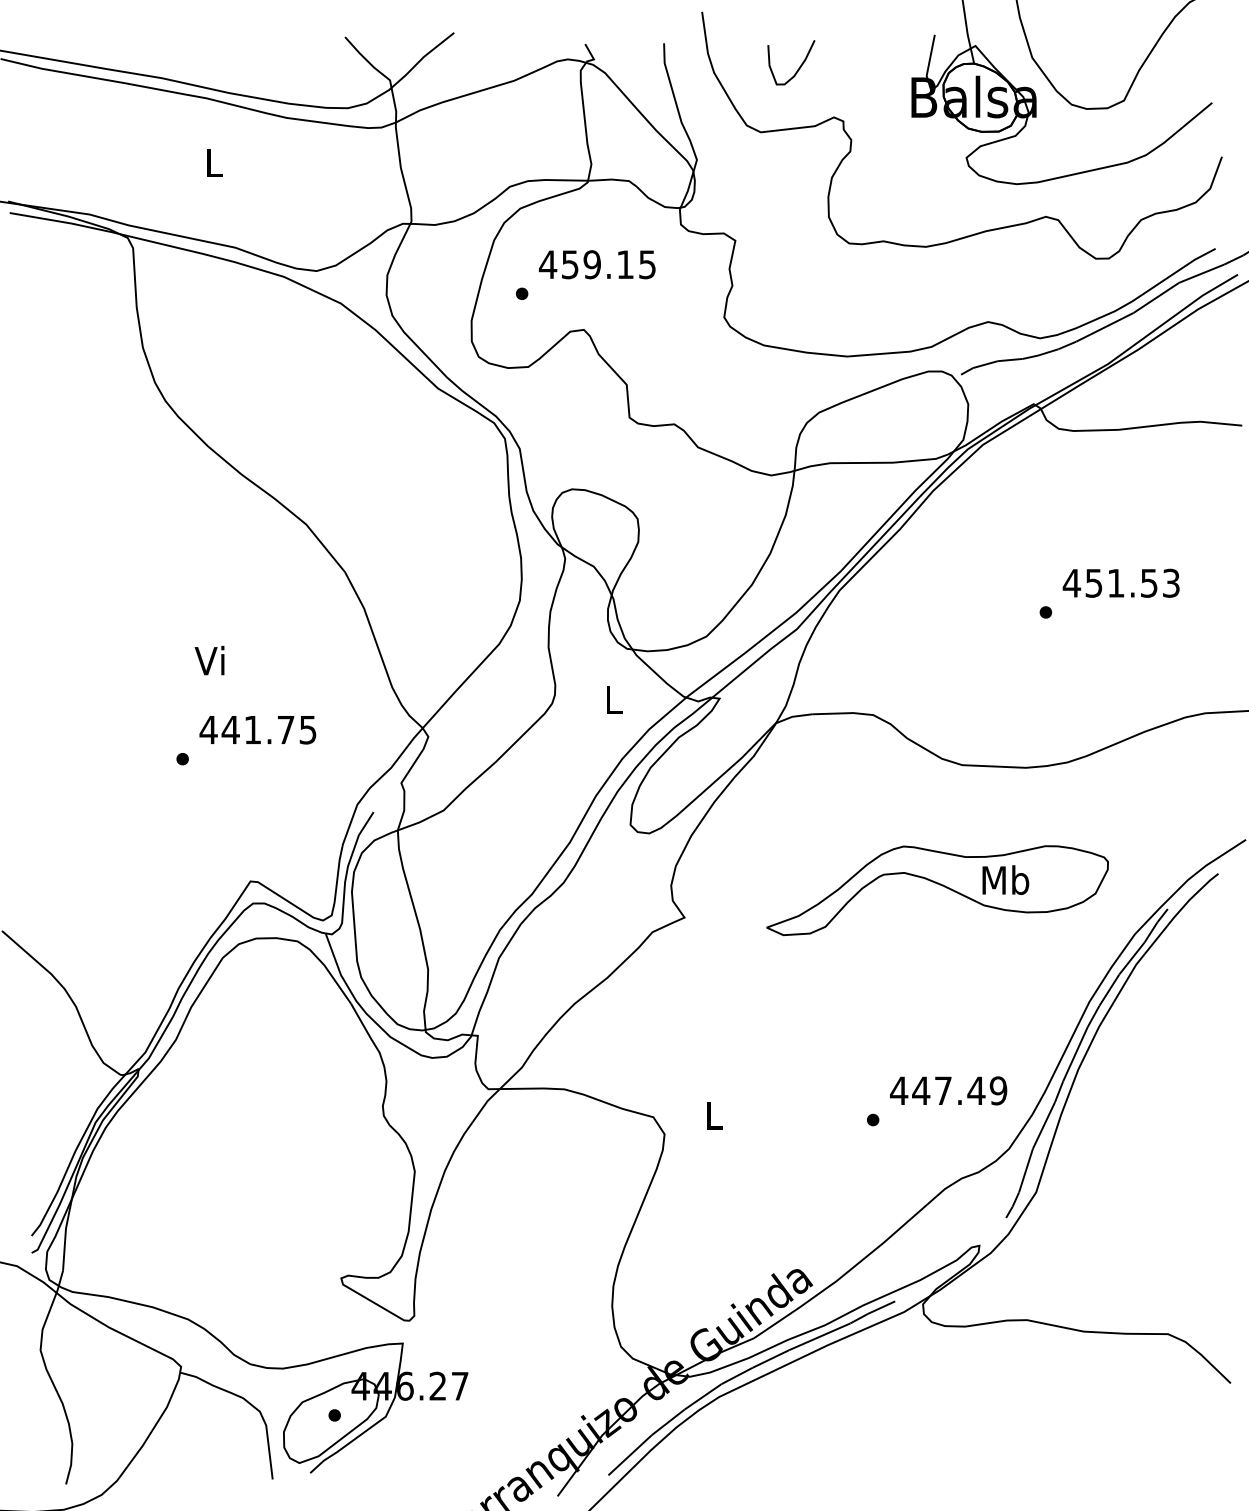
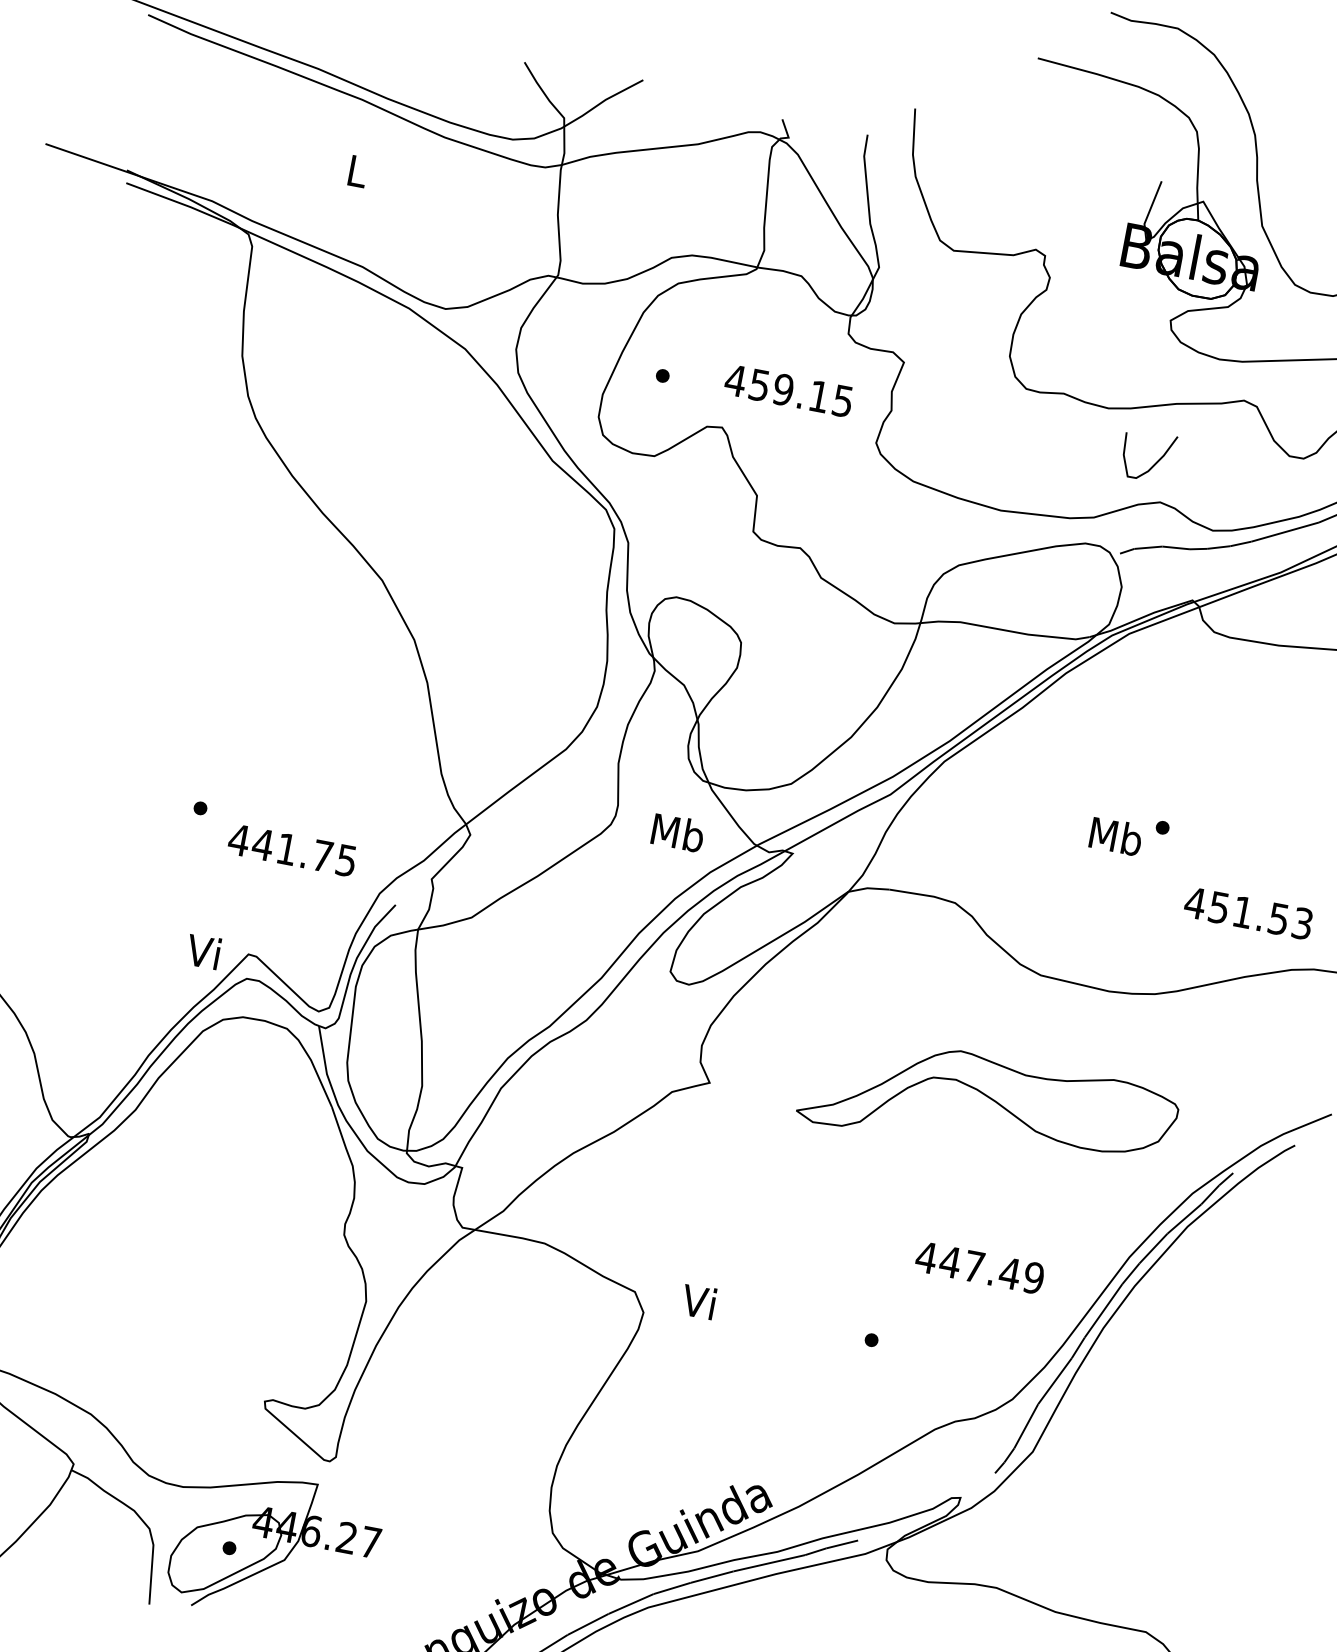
curve: (799, 66) -> (1155, 461), moved
text: (597, 264) -> (789, 390), moved
text: (1120, 582) -> (1247, 912), moved
text: (209, 660) -> (203, 951), moved
text: (613, 699) -> (677, 832), L -> Mb
text: (257, 730) -> (291, 850), moved
text: (1005, 879) -> (1115, 835), moved
text: (948, 1090) -> (979, 1267), moved
text: (711, 1114) -> (698, 1300), L -> Vi

